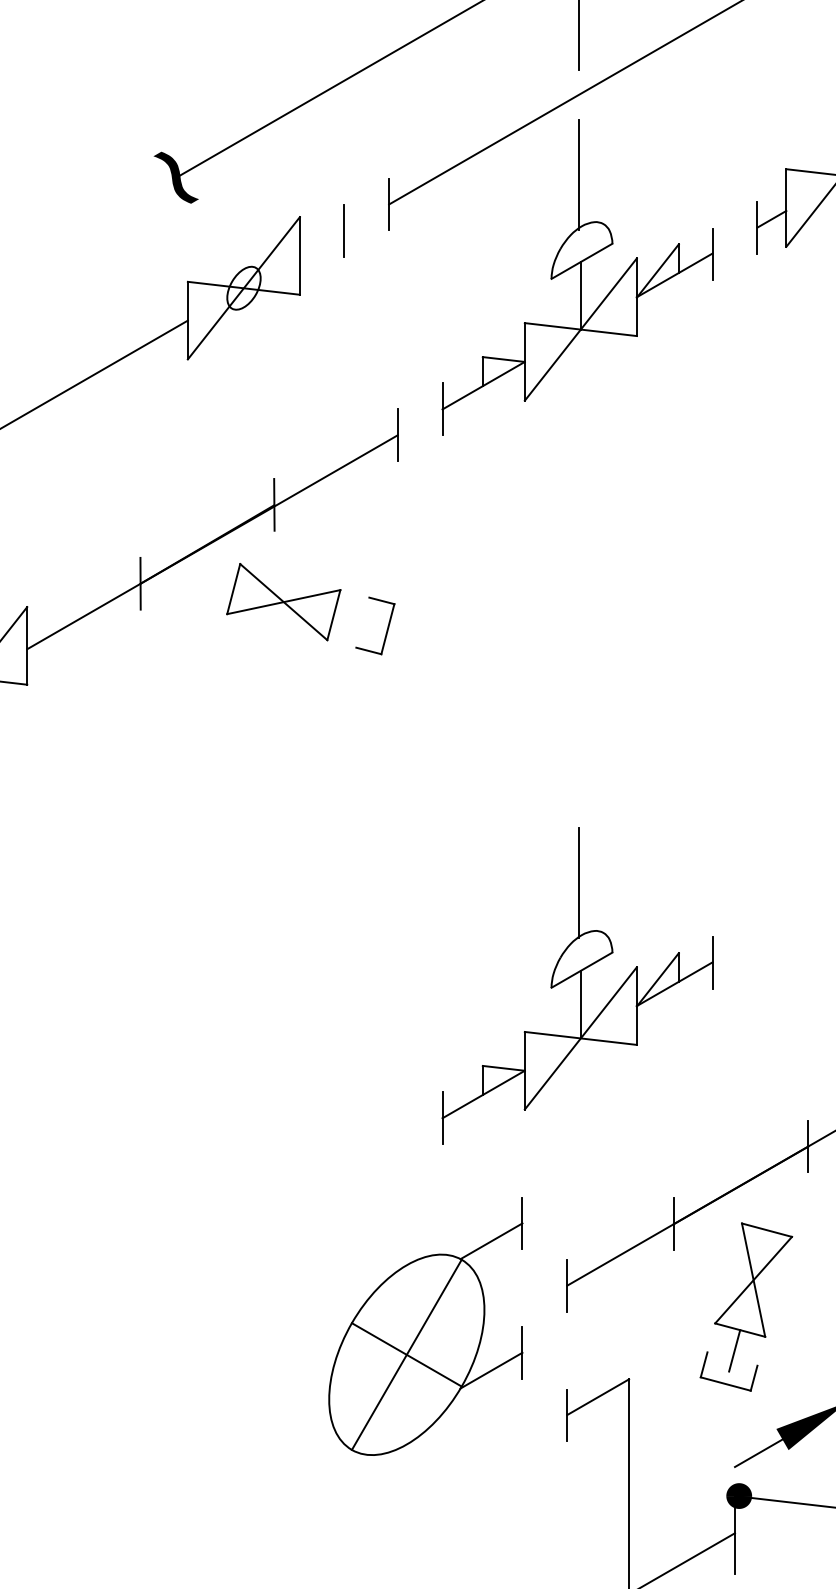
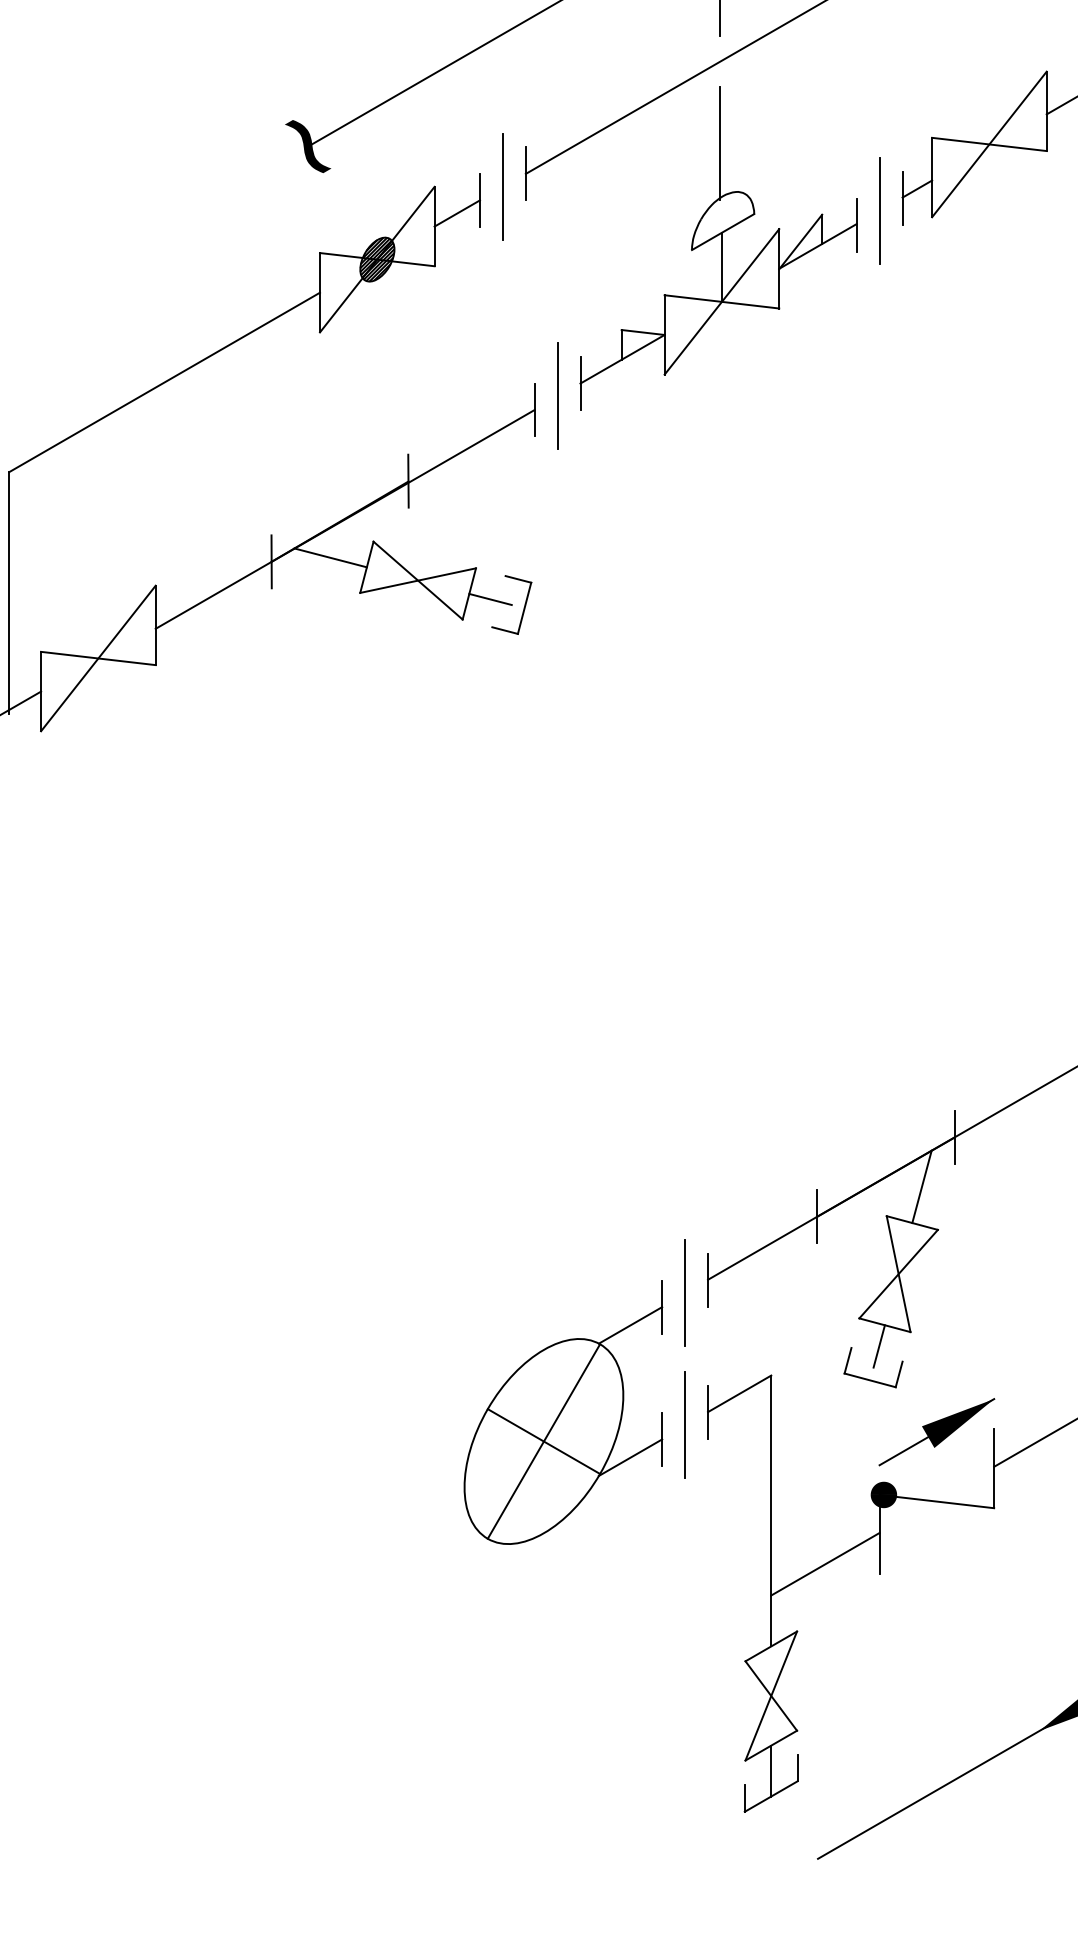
line: (366, 216) -> (502, 186), added
line: (734, 241) -> (879, 211), added
line: (321, 243) -> (456, 213), added
hatch: (244, 288) -> (377, 259), added
line: (420, 421) -> (557, 395), added
line: (198, 579) -> (330, 557), added
line: (354, 620) -> (490, 599), added
part: (577, 986) -> (718, 973), removed
line: (775, 1194) -> (921, 1186), added
line: (545, 1298) -> (685, 1292), added
part: (425, 1326) -> (563, 1412), moved
line: (544, 1427) -> (684, 1424), added

